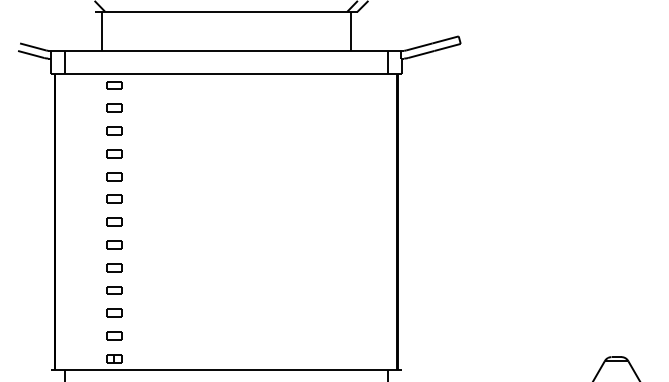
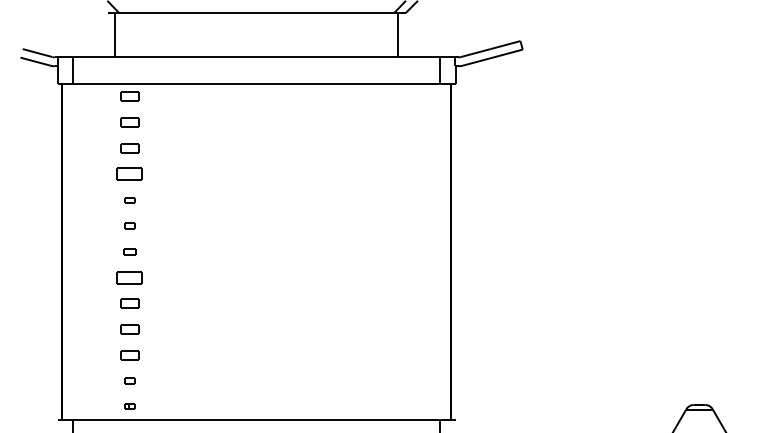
part: (114, 153) -> (129, 174), size x1.4
part: (114, 176) -> (129, 200), size x0.6
part: (114, 198) -> (129, 225), size x0.6
part: (114, 221) -> (129, 251), size x0.7
part: (114, 244) -> (129, 277), size x1.4
part: (114, 335) -> (129, 380), size x0.6
part: (114, 358) -> (129, 406), size x0.6

